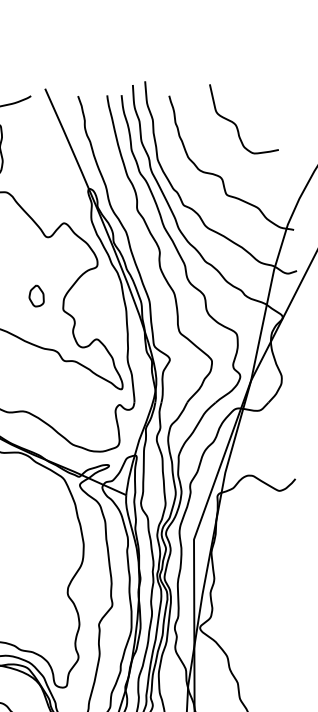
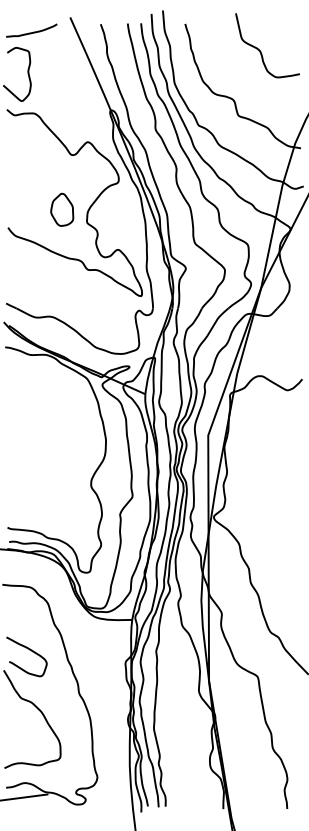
curve: (237, 125) -> (261, 51), moved
part: (36, 295) -> (62, 209), size x1.67

